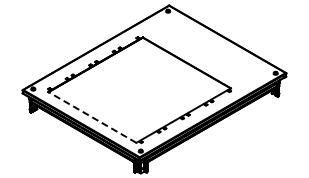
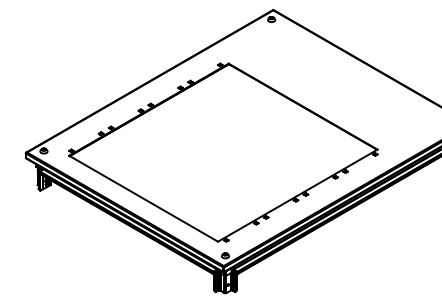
line: (92, 117) -> (143, 198), dashed -> solid

